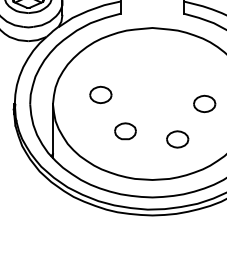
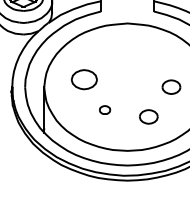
part: (100, 94) -> (84, 79), size x1.4
part: (124, 130) -> (104, 109), size x0.6

